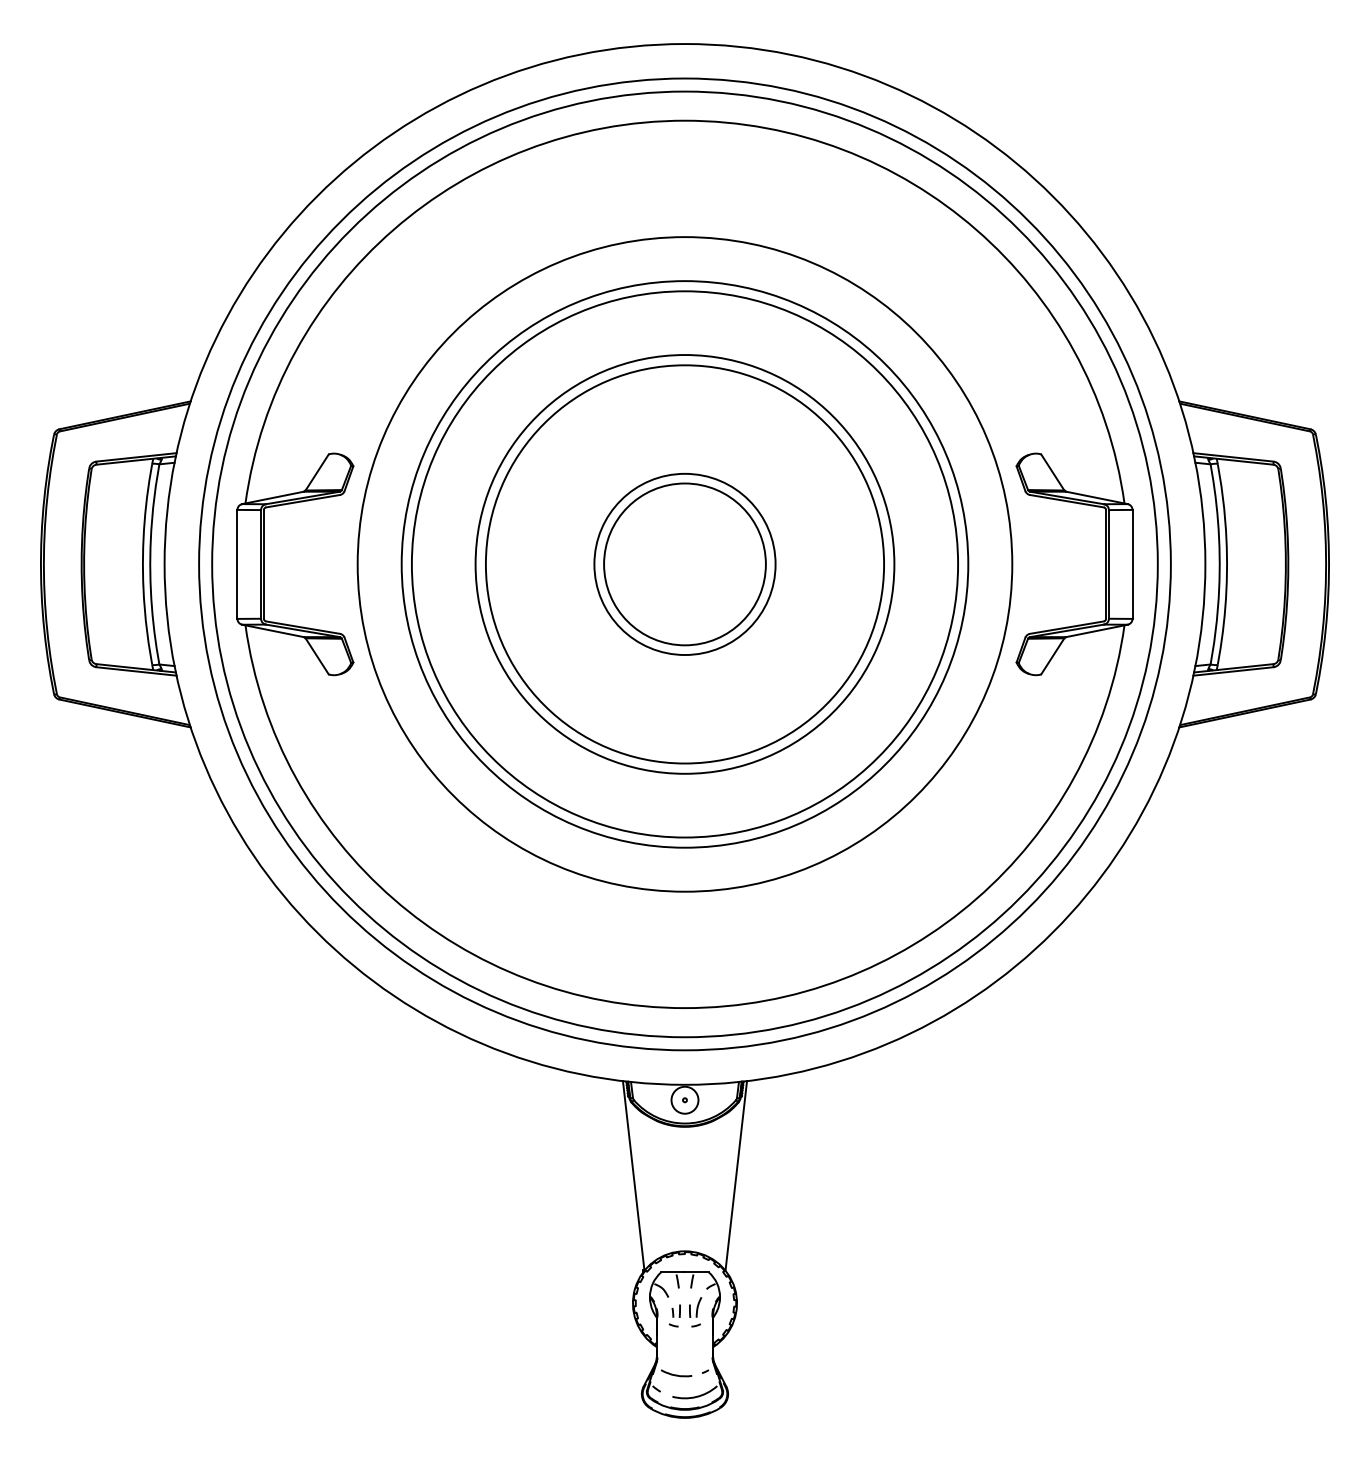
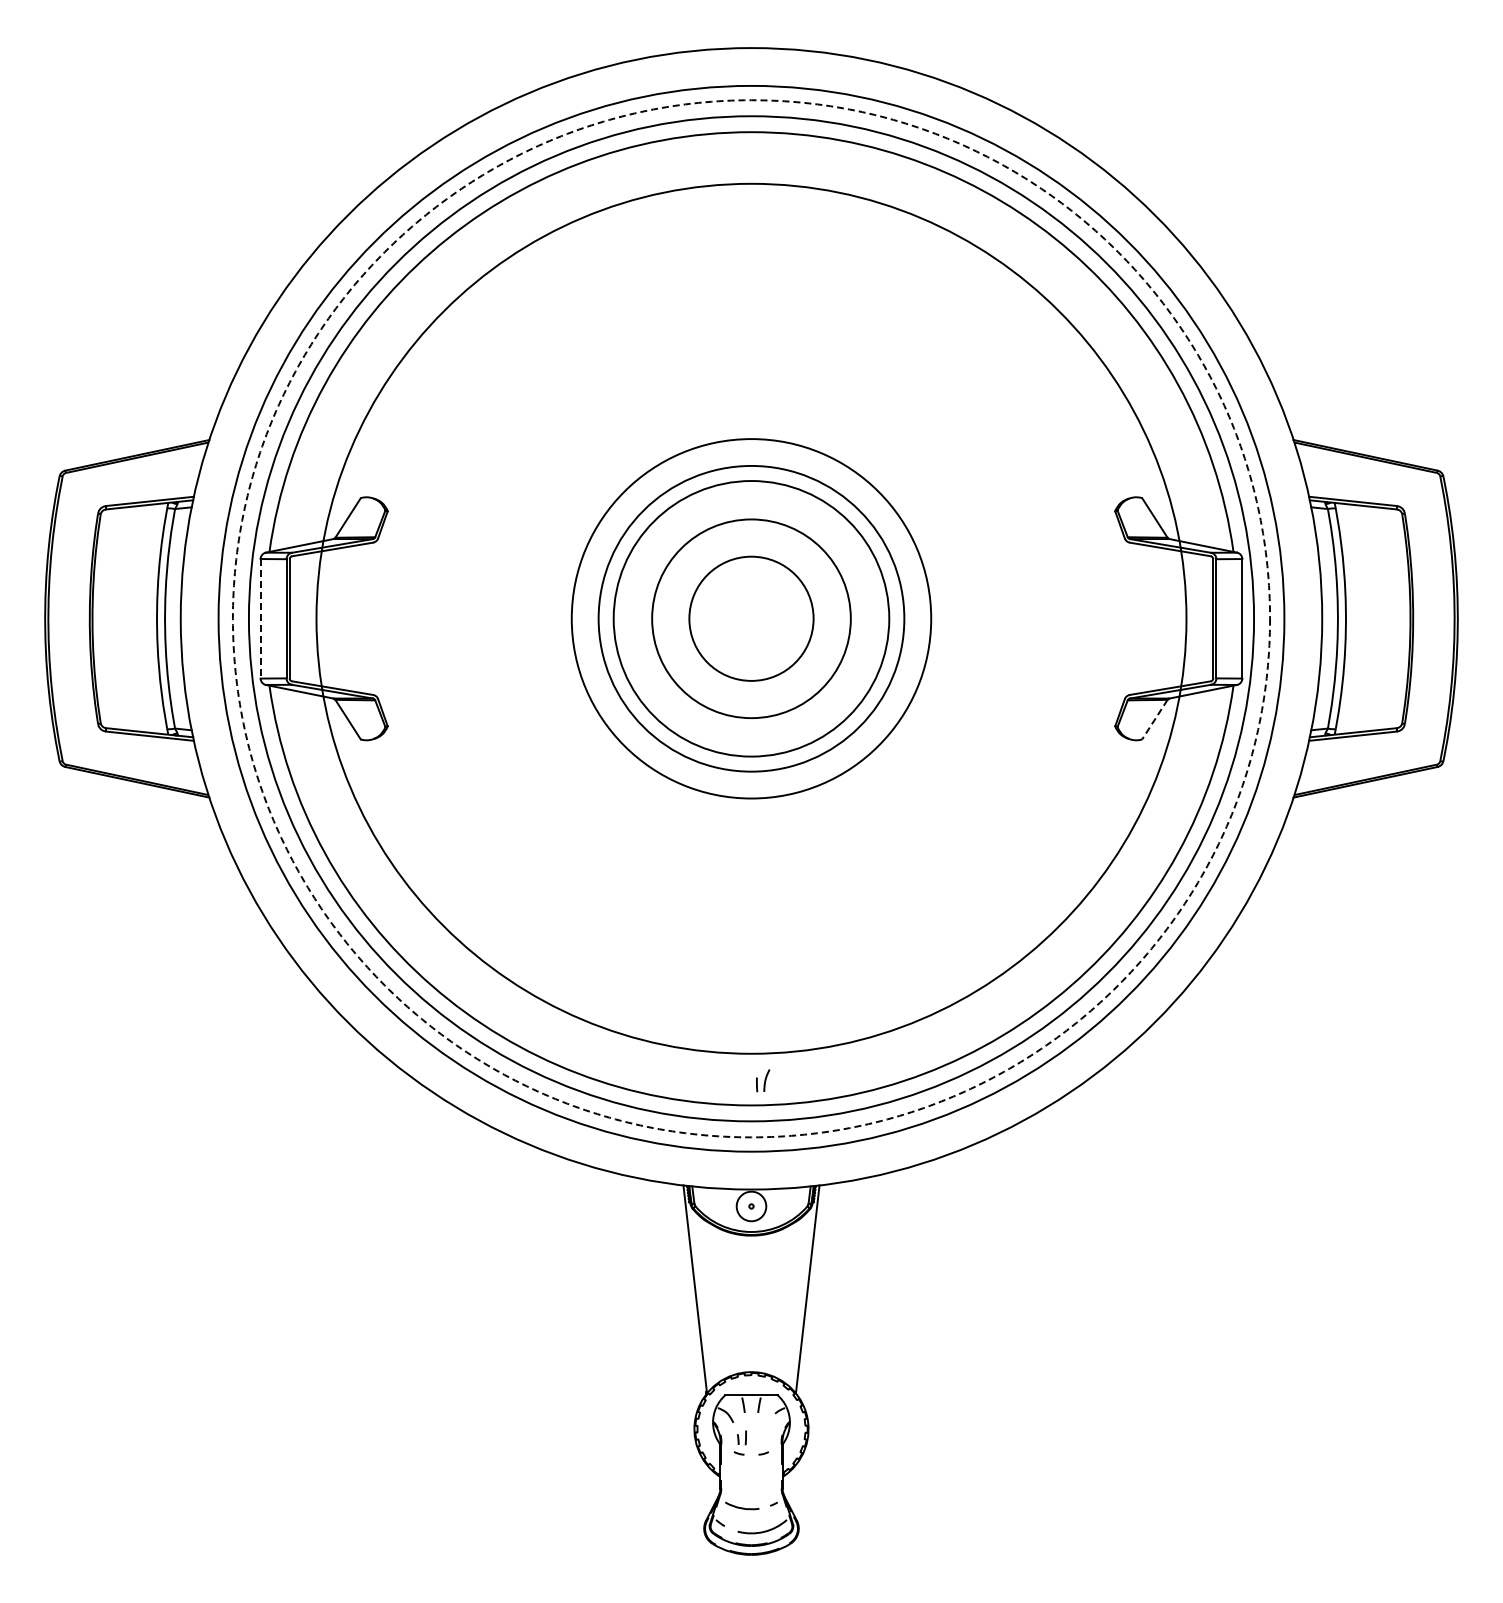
line: (237, 564) -> (260, 618), solid -> dashed
circle: (685, 564) -> (751, 618), size x0.6
circle: (685, 564) -> (751, 618), size x0.6
circle: (685, 564) -> (751, 618), size x0.7
circle: (685, 564) -> (751, 618), size x0.7
circle: (685, 564) -> (751, 618), size x1.4
circle: (685, 564) -> (751, 618), size x1.4
circle: (685, 564) -> (751, 618), solid -> dashed
line: (1052, 656) -> (1154, 719), solid -> dashed
part: (695, 1307) -> (763, 1080), moved

